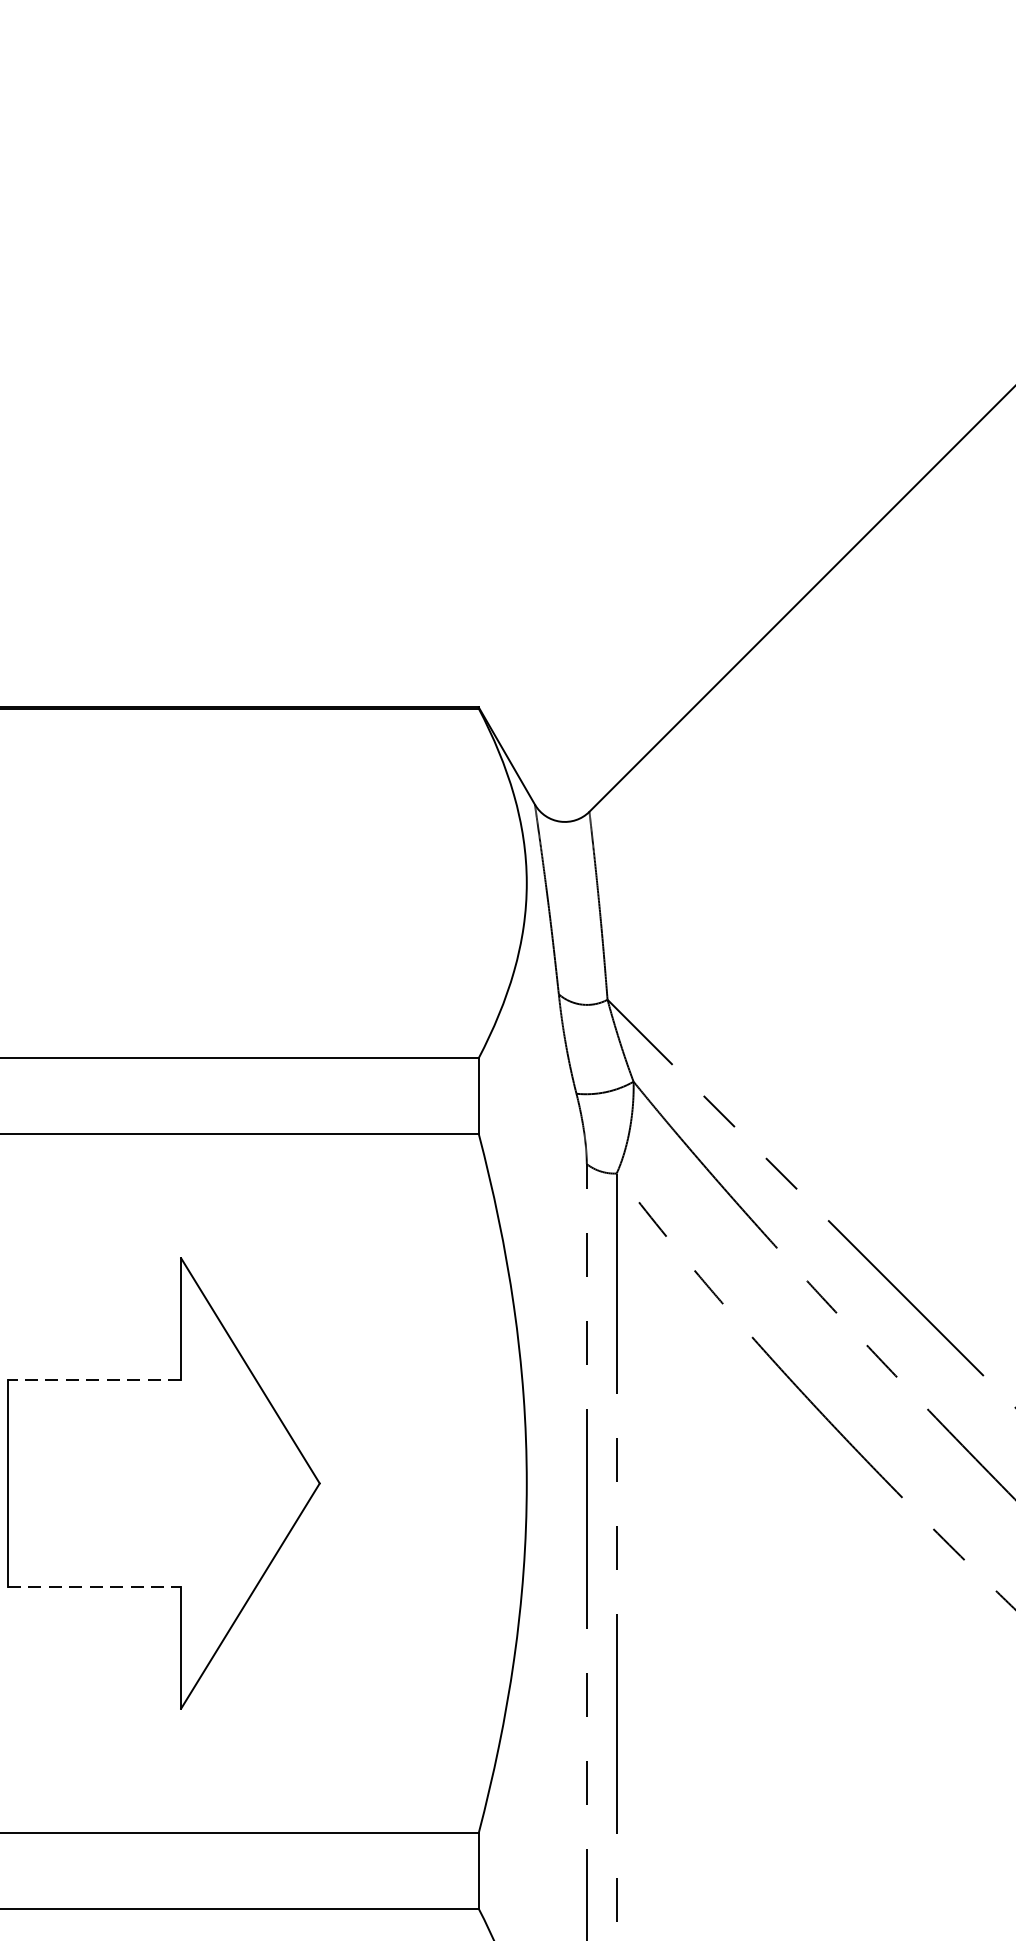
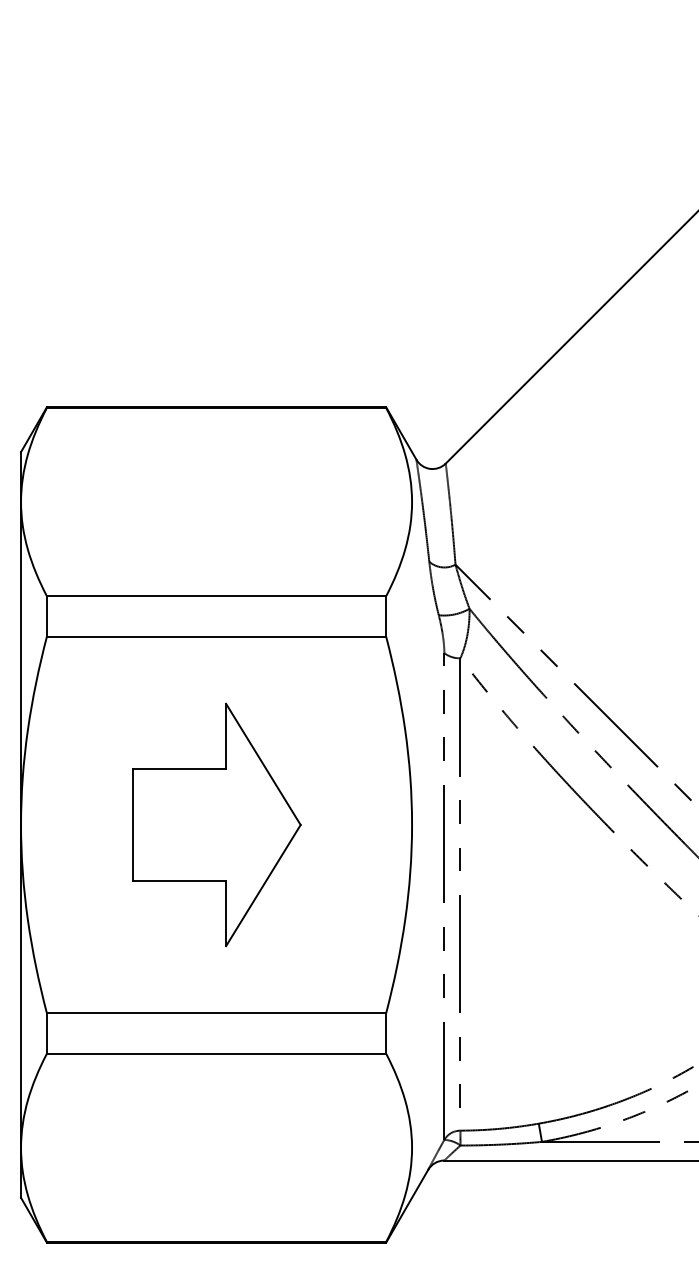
line: (94, 1380) -> (179, 769), dashed -> solid
line: (94, 1586) -> (179, 880), dashed -> solid

